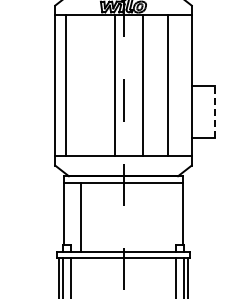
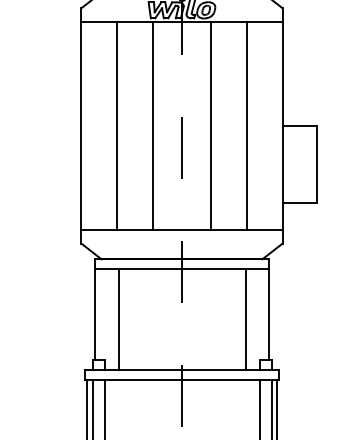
line: (66, 85) -> (117, 125), moved
line: (115, 85) -> (154, 125), moved
line: (215, 111) -> (317, 164), dashed -> solid
line: (167, 216) -> (246, 318), added

